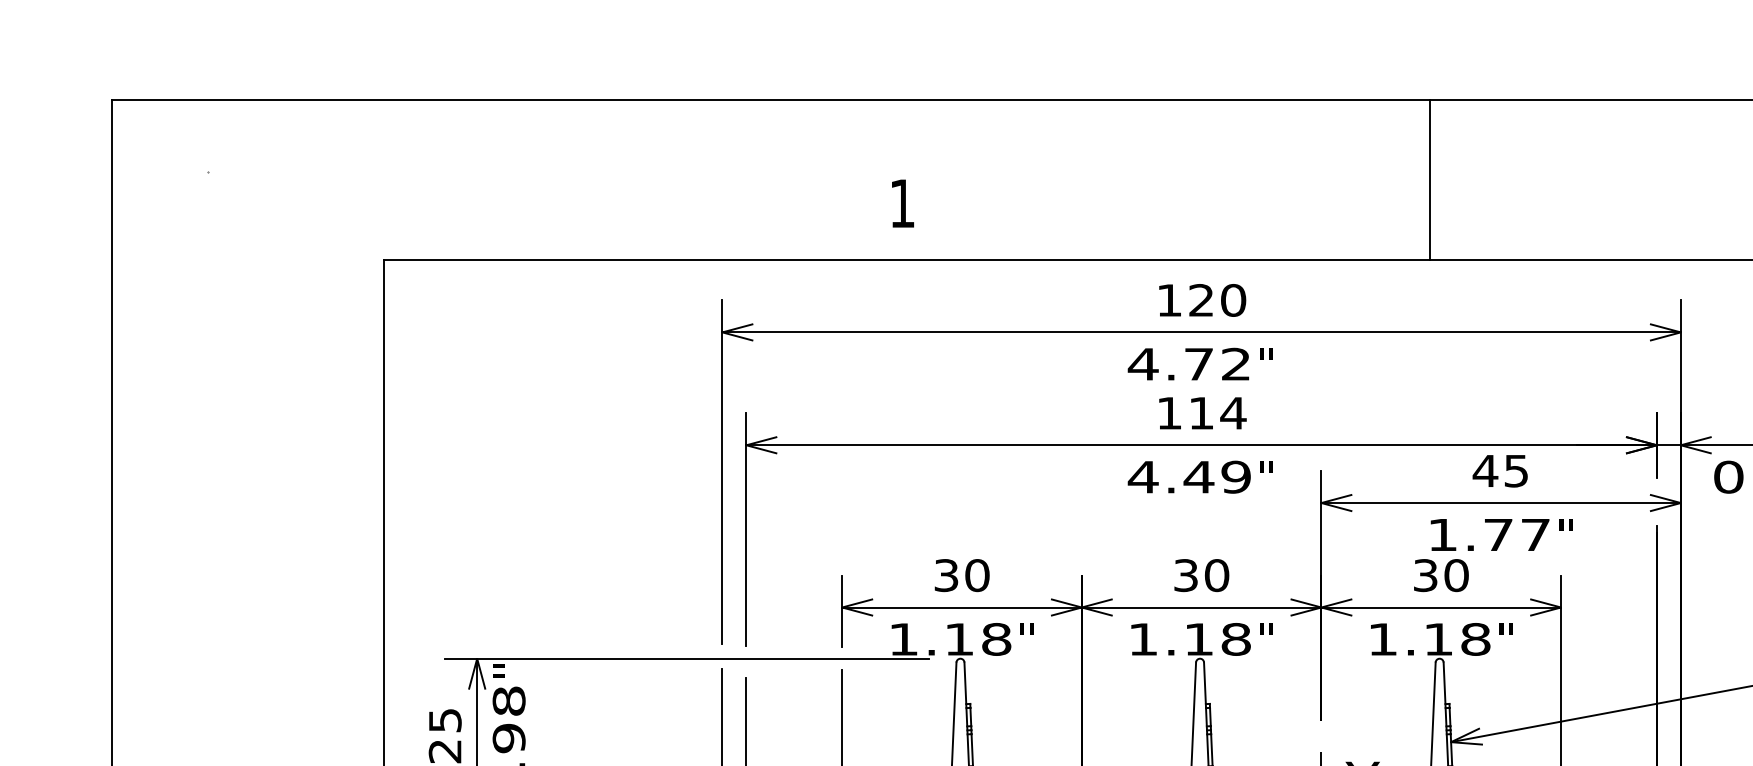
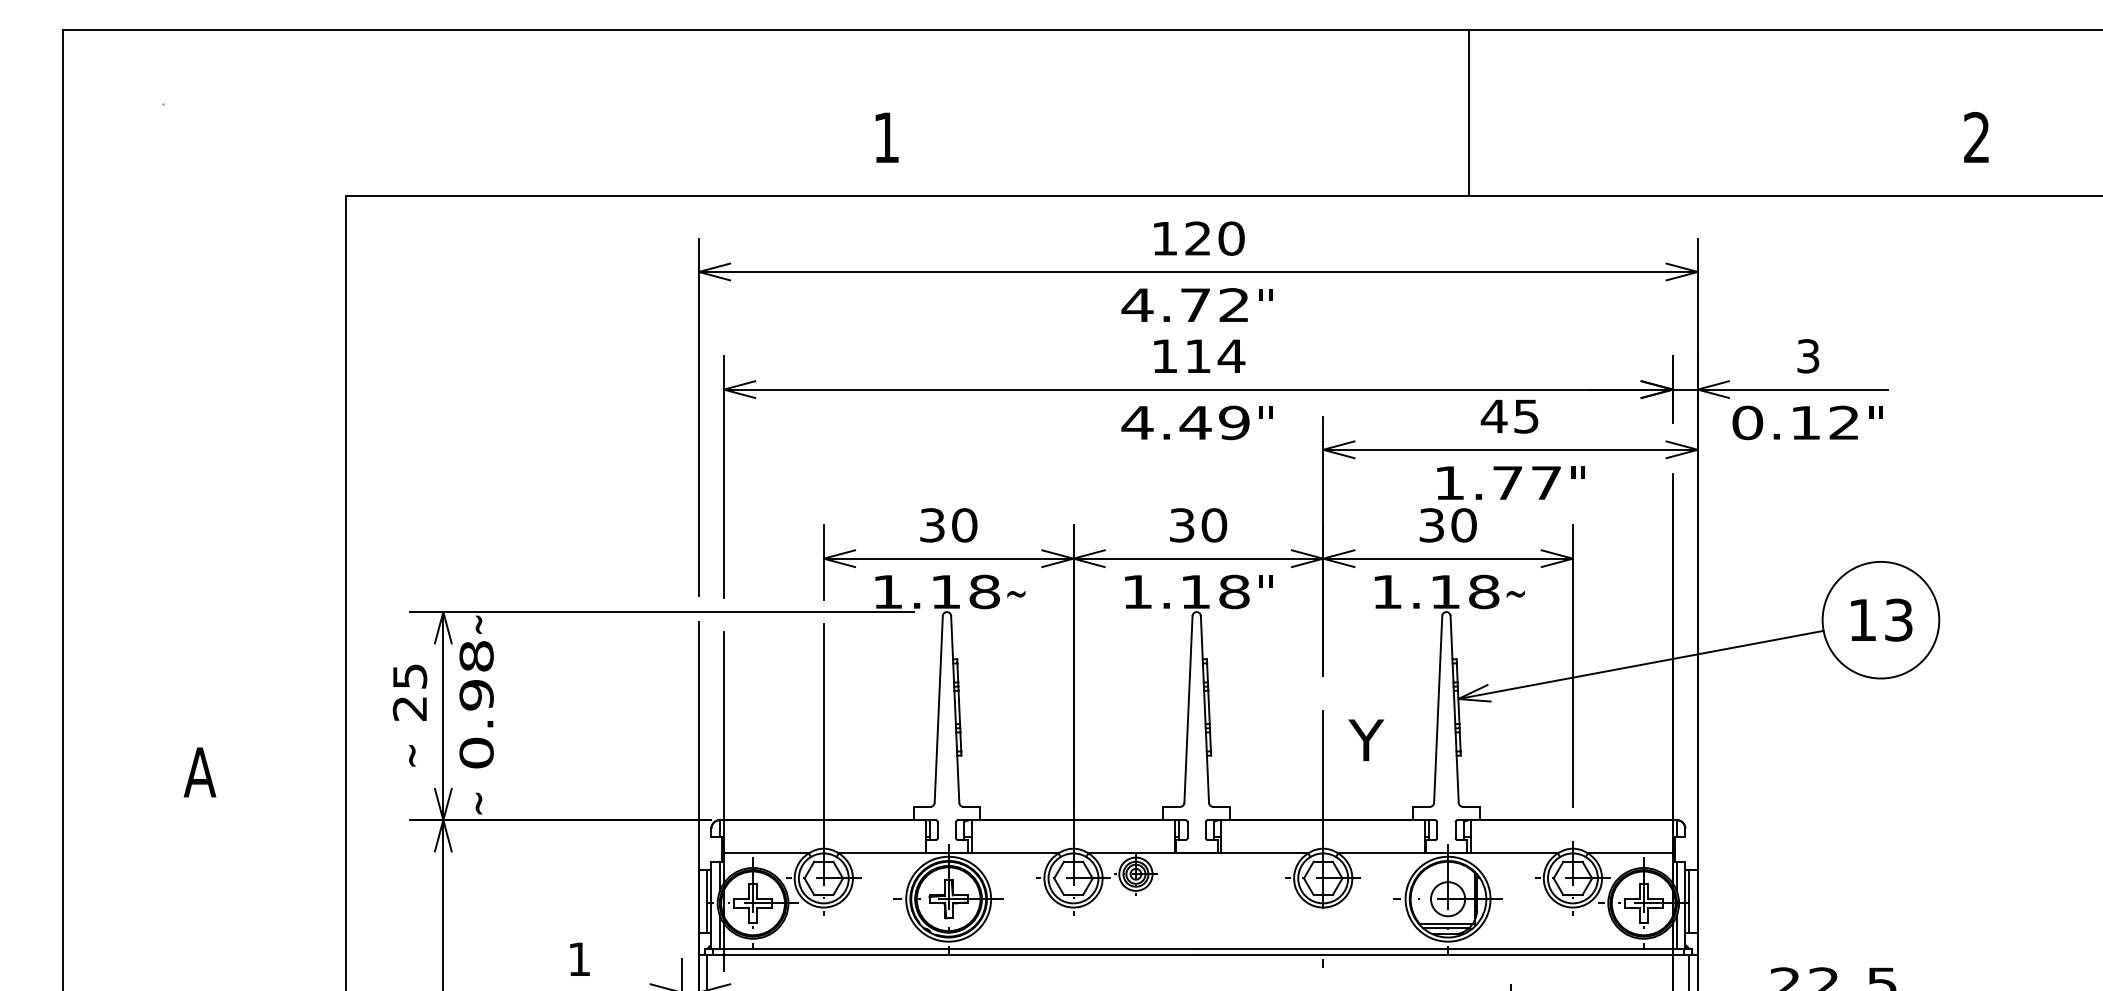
line: (1430, 179) -> (1469, 112), moved
text: (1027, 634) -> (1016, 586), " -> ~
text: (1505, 634) -> (1515, 586), " -> ~
text: (504, 670) -> (471, 624), " -> ~

